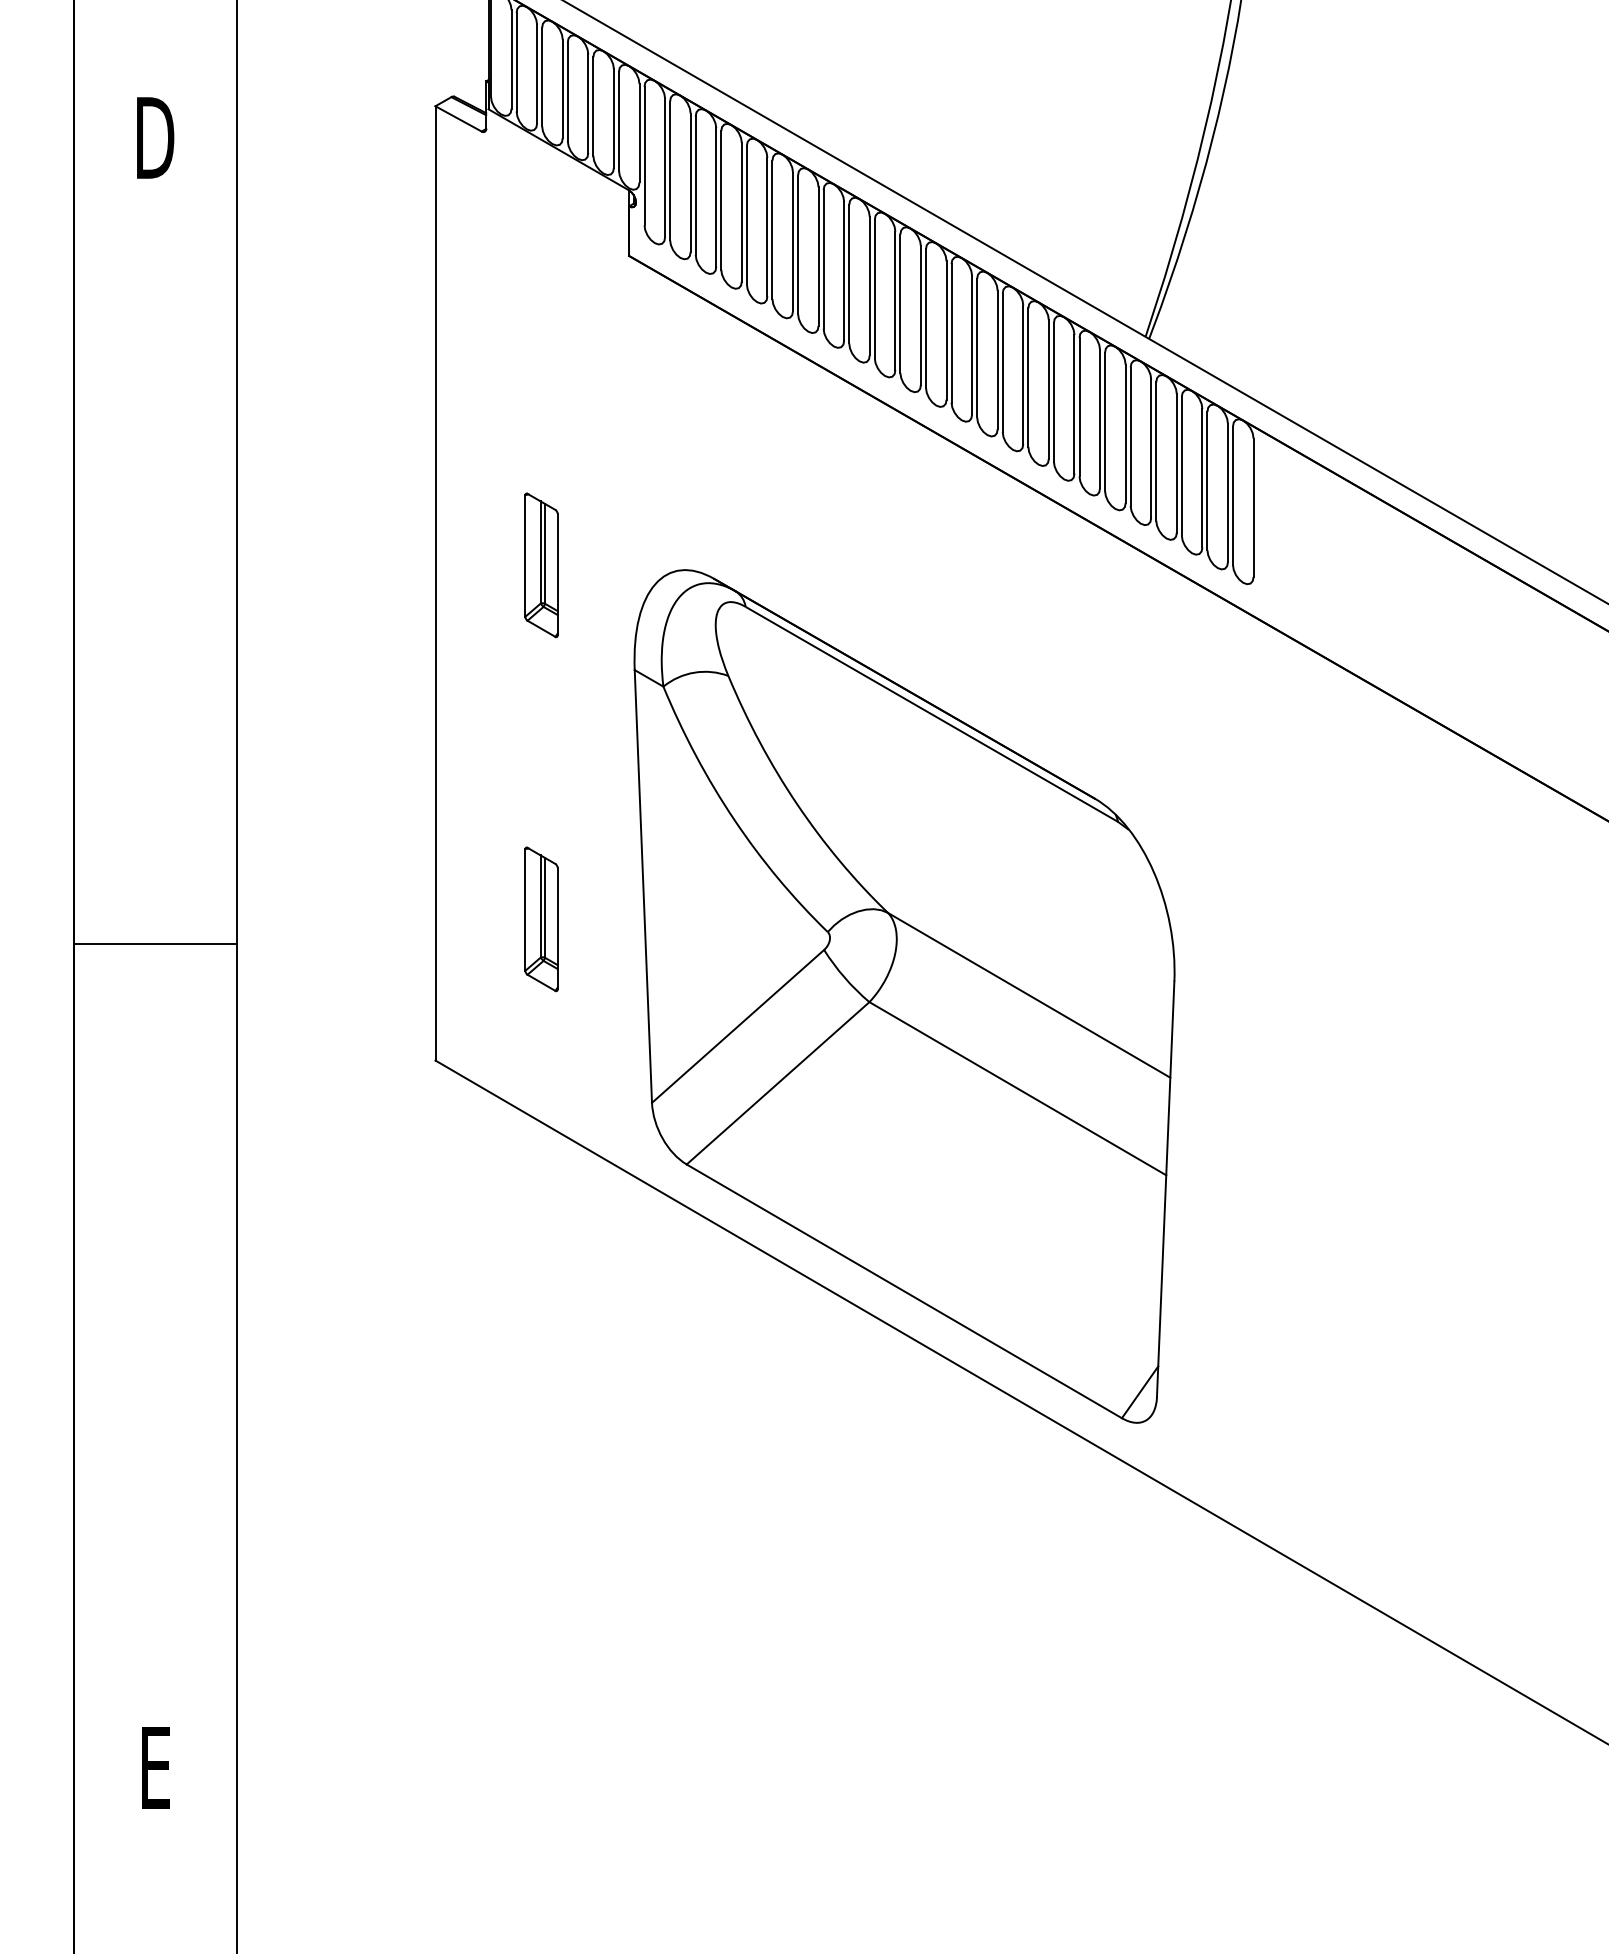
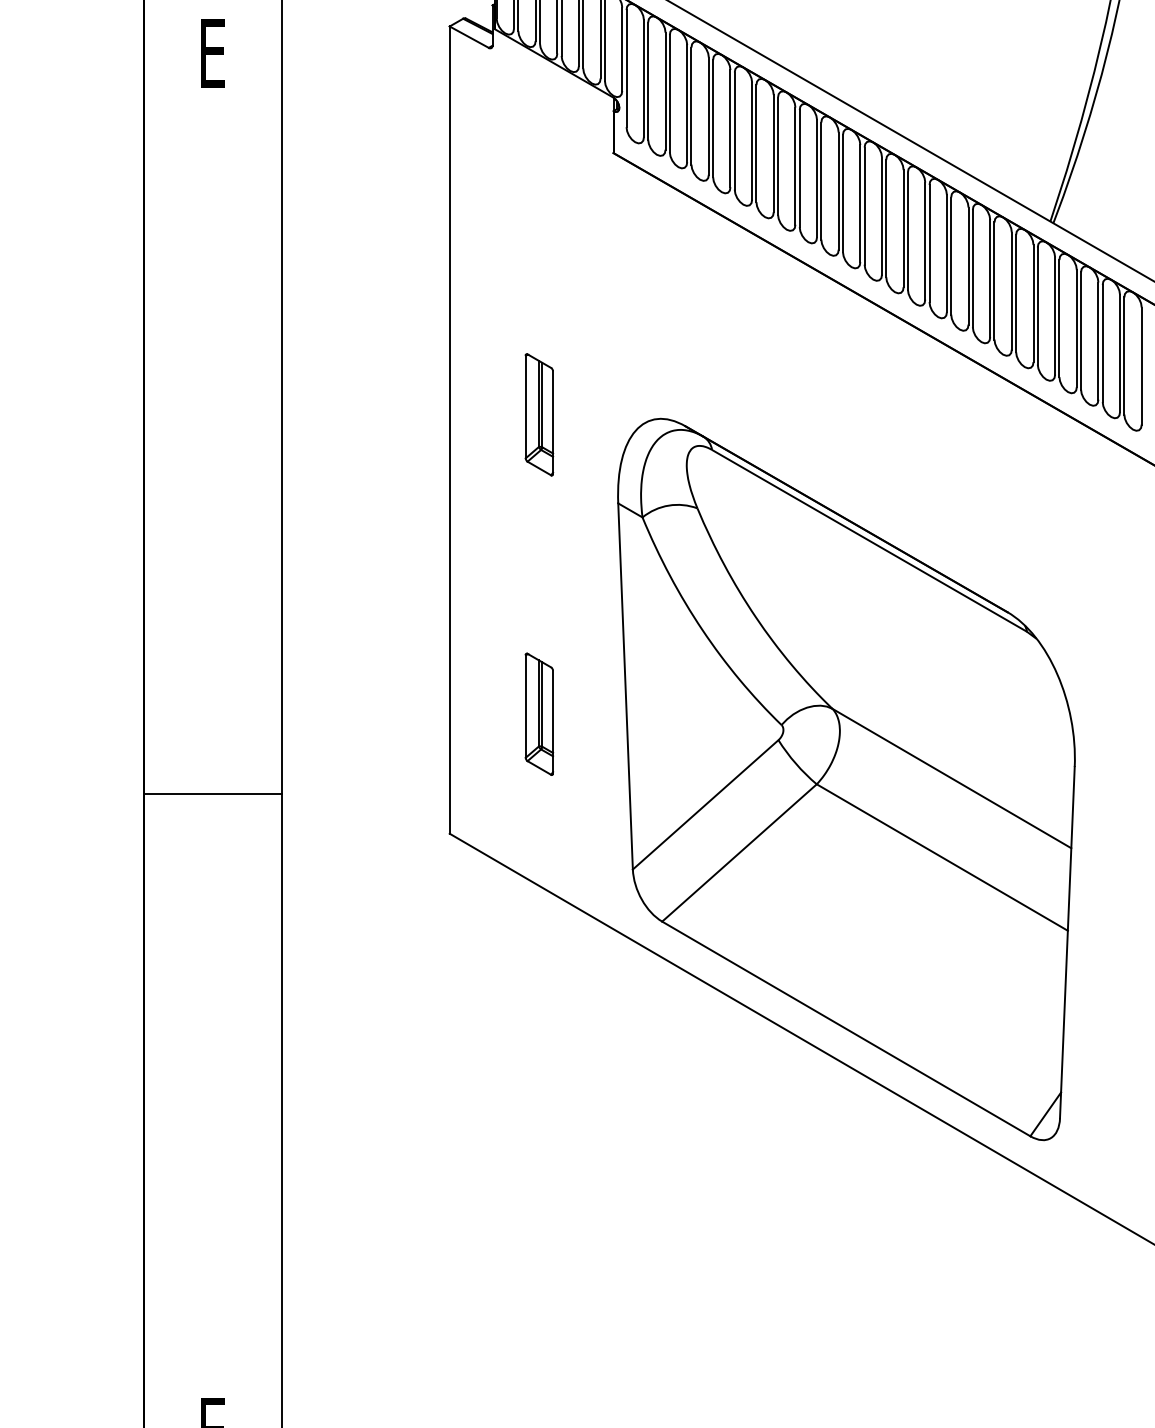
text: (155, 137) -> (212, 52), D -> E
line: (154, 943) -> (212, 793), moved

